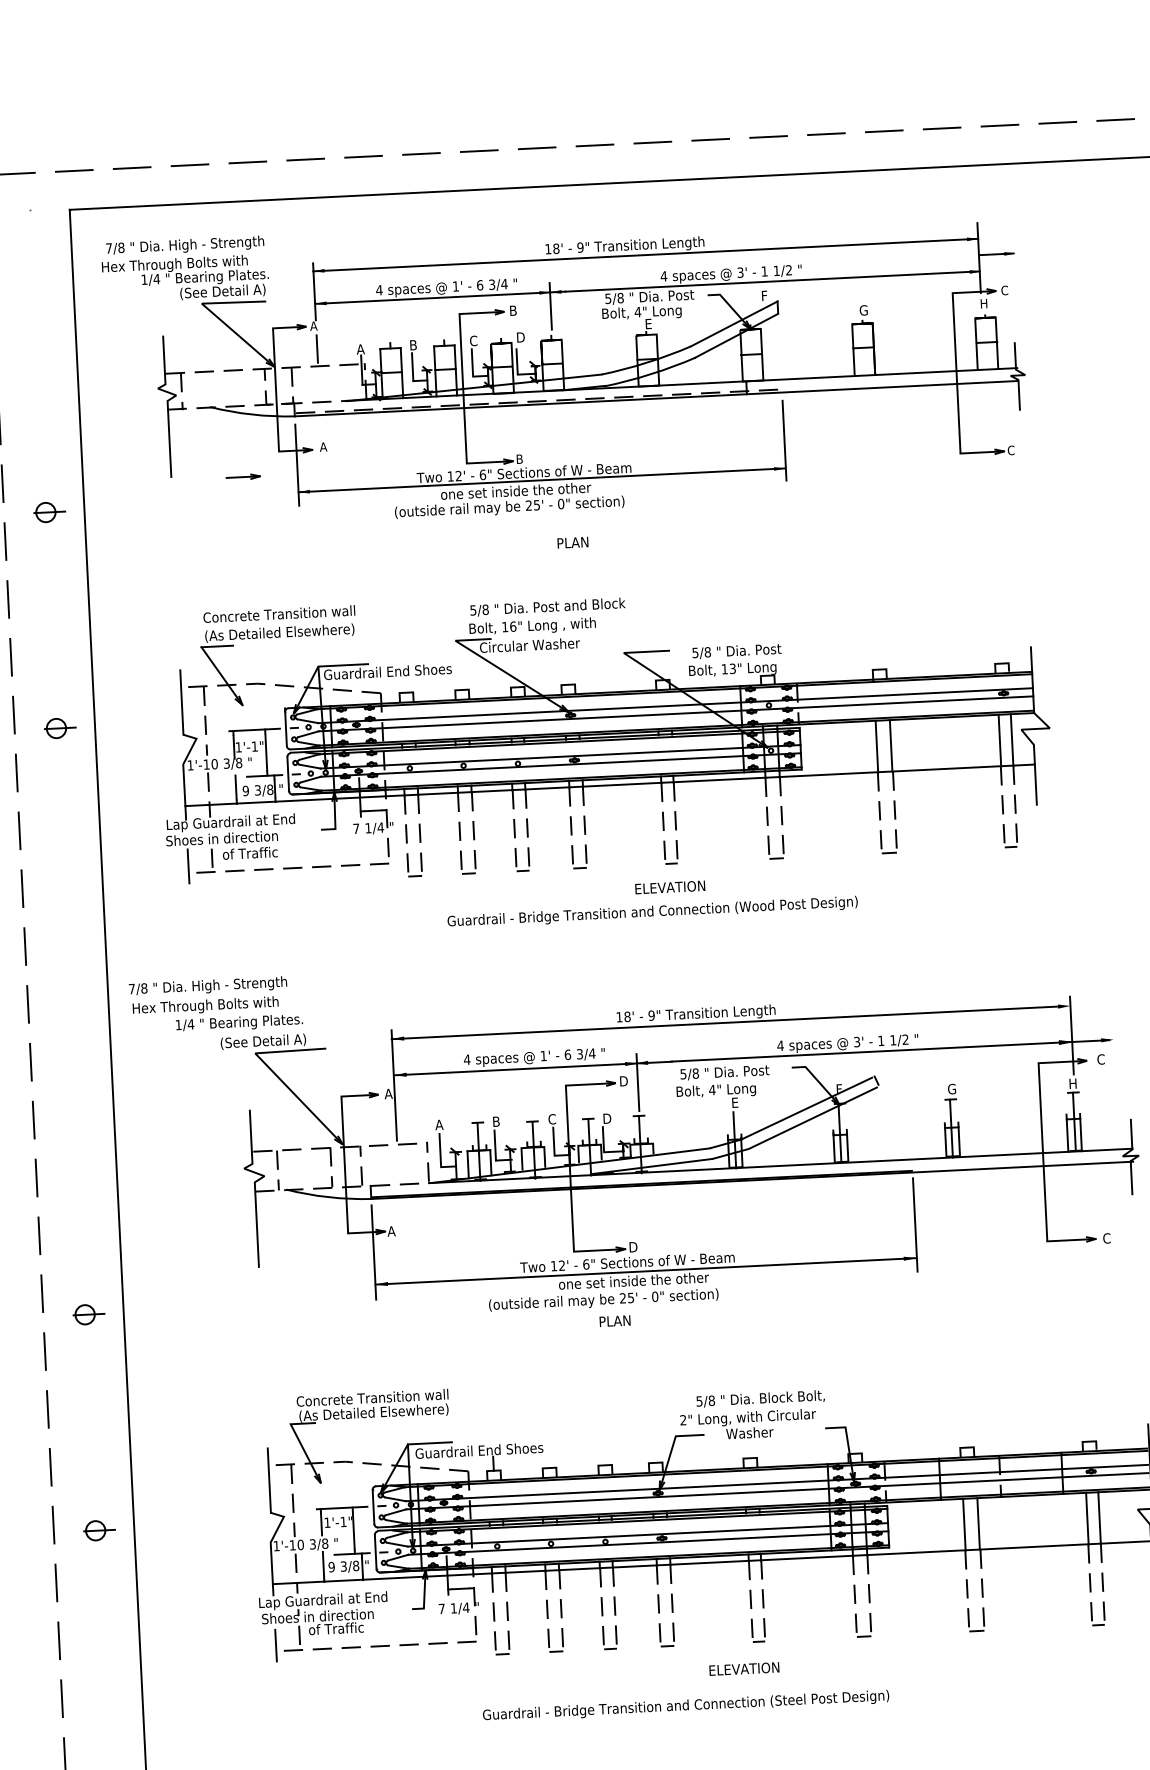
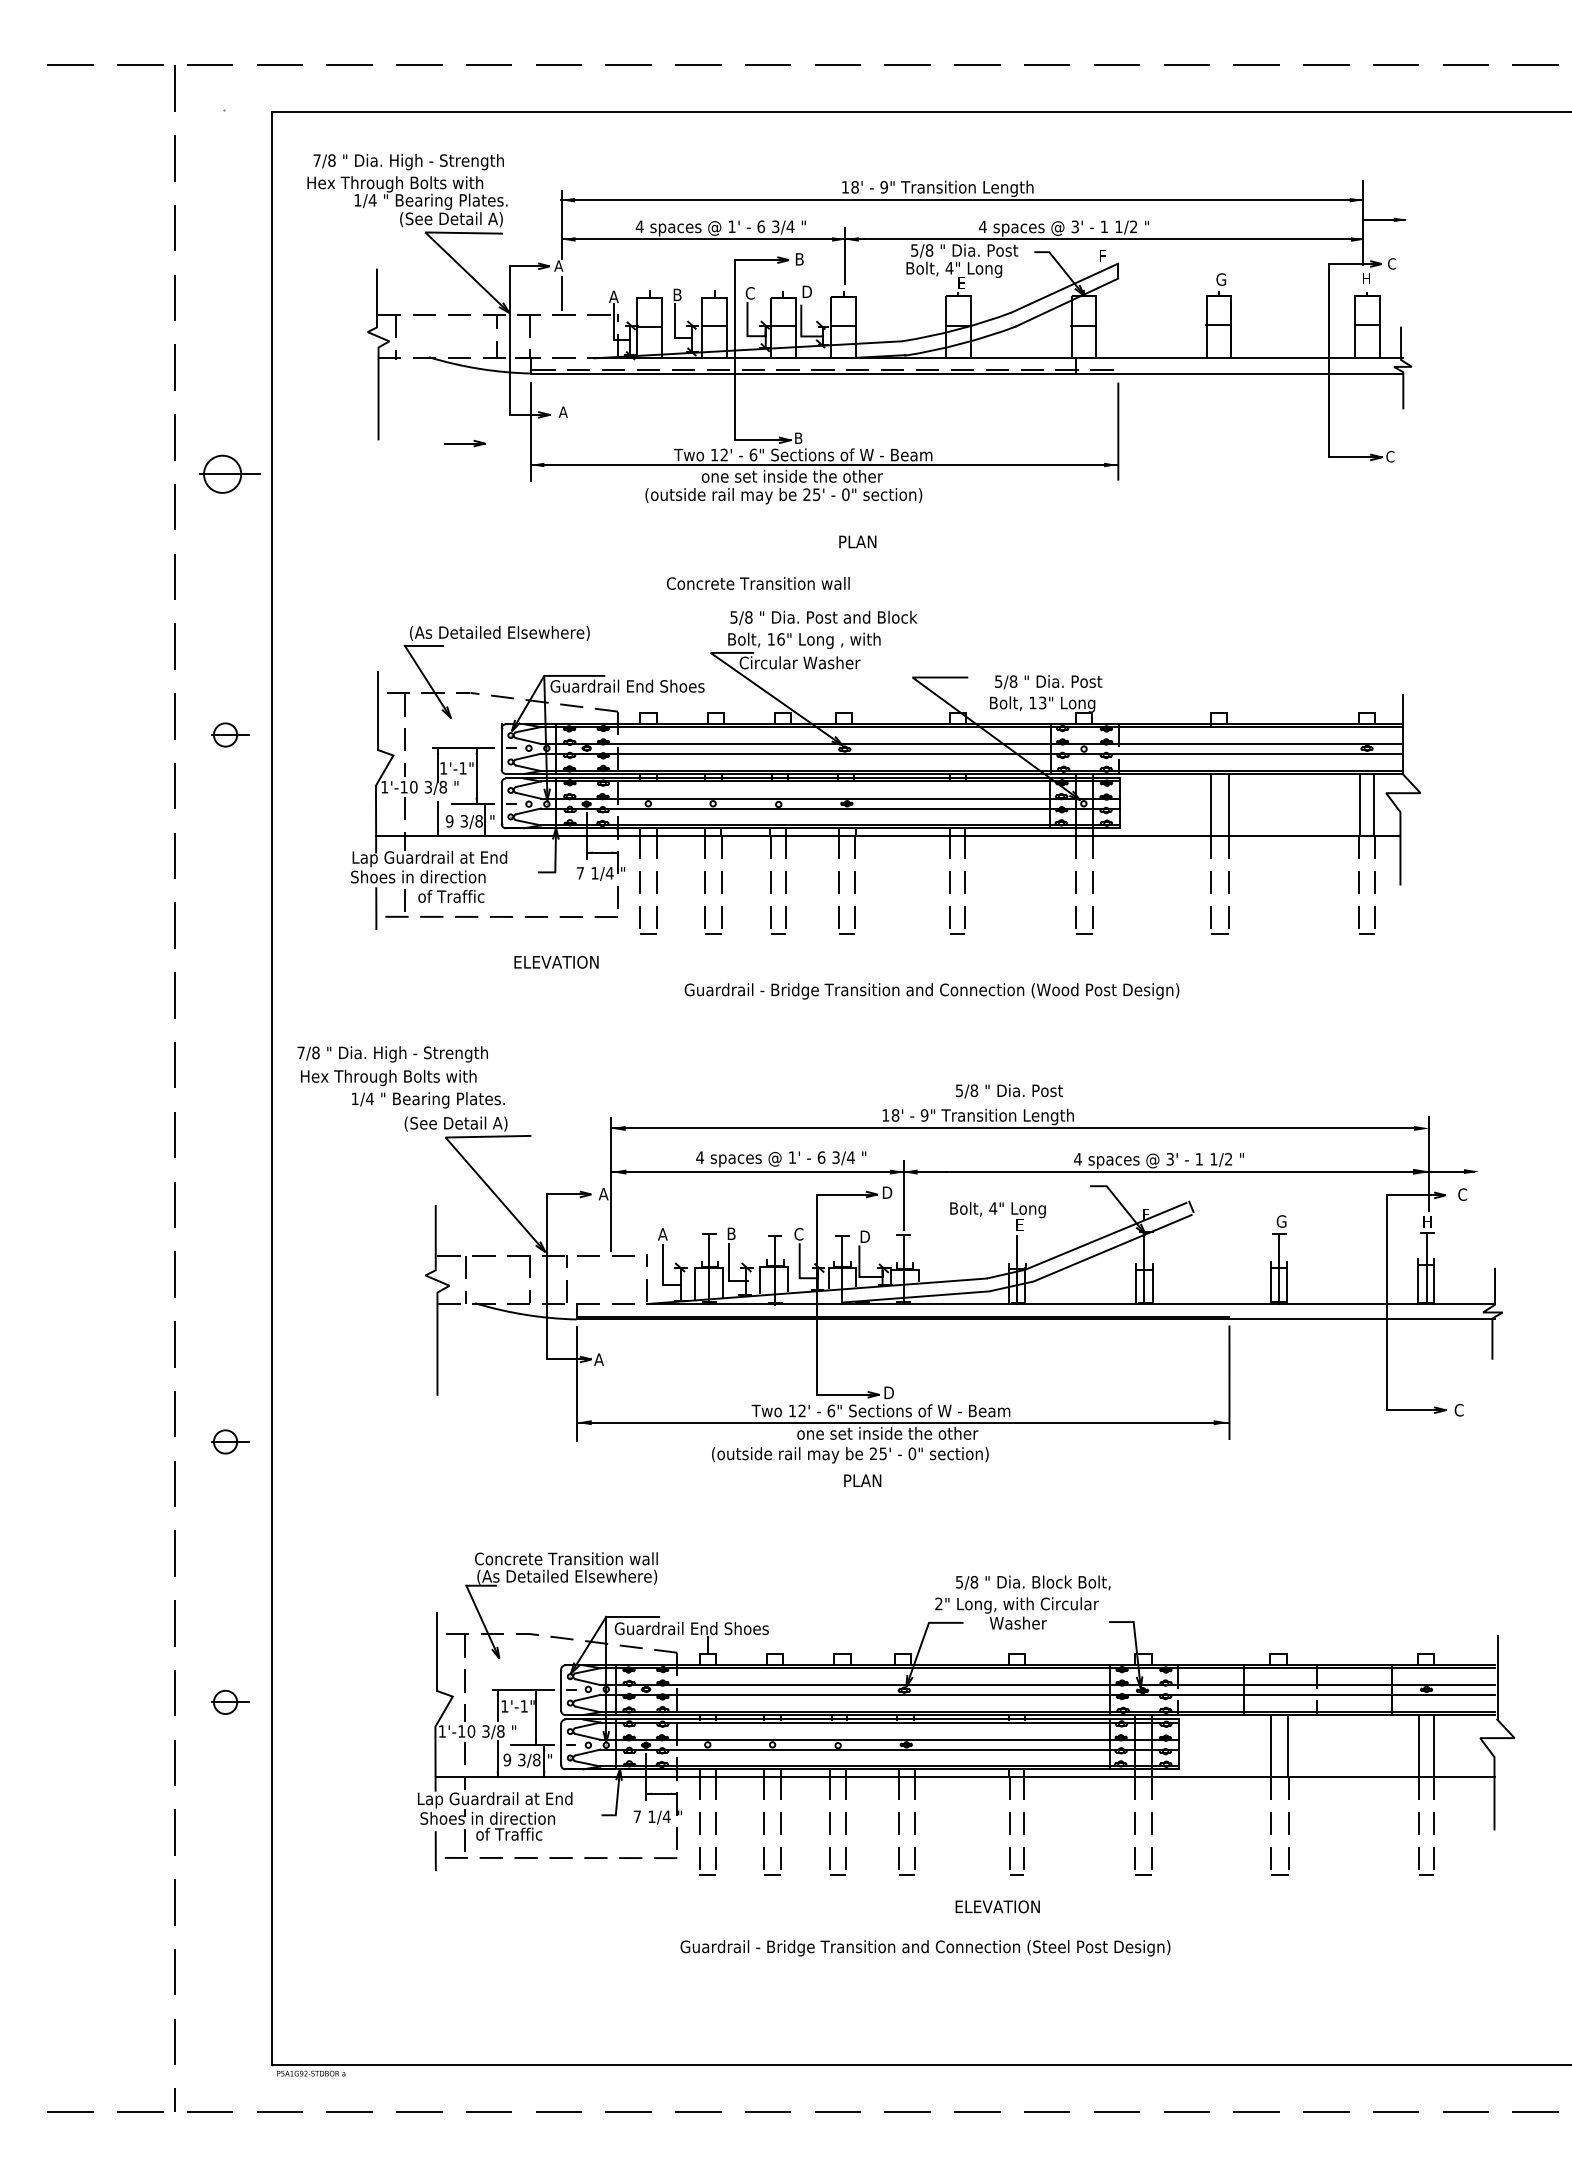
part: (49, 512) -> (230, 474), size x1.6
text: (279, 614) -> (758, 583), moved
text: (670, 886) -> (556, 961), moved
text: (724, 1072) -> (1009, 1091), moved

